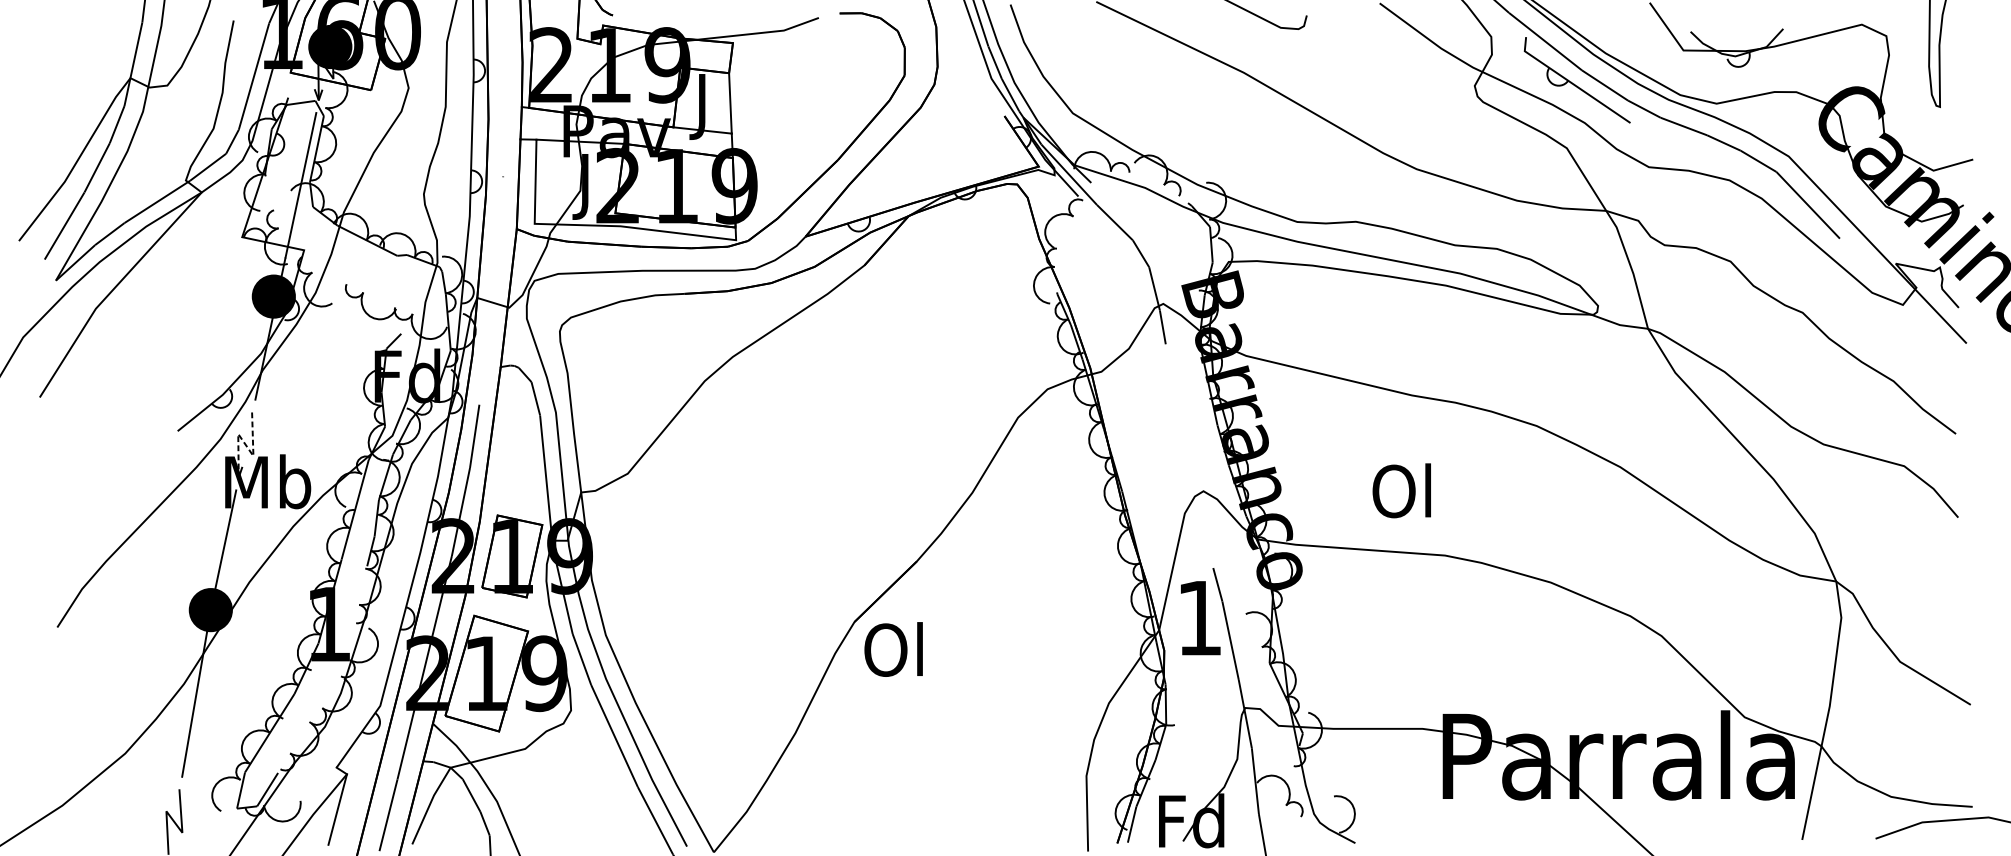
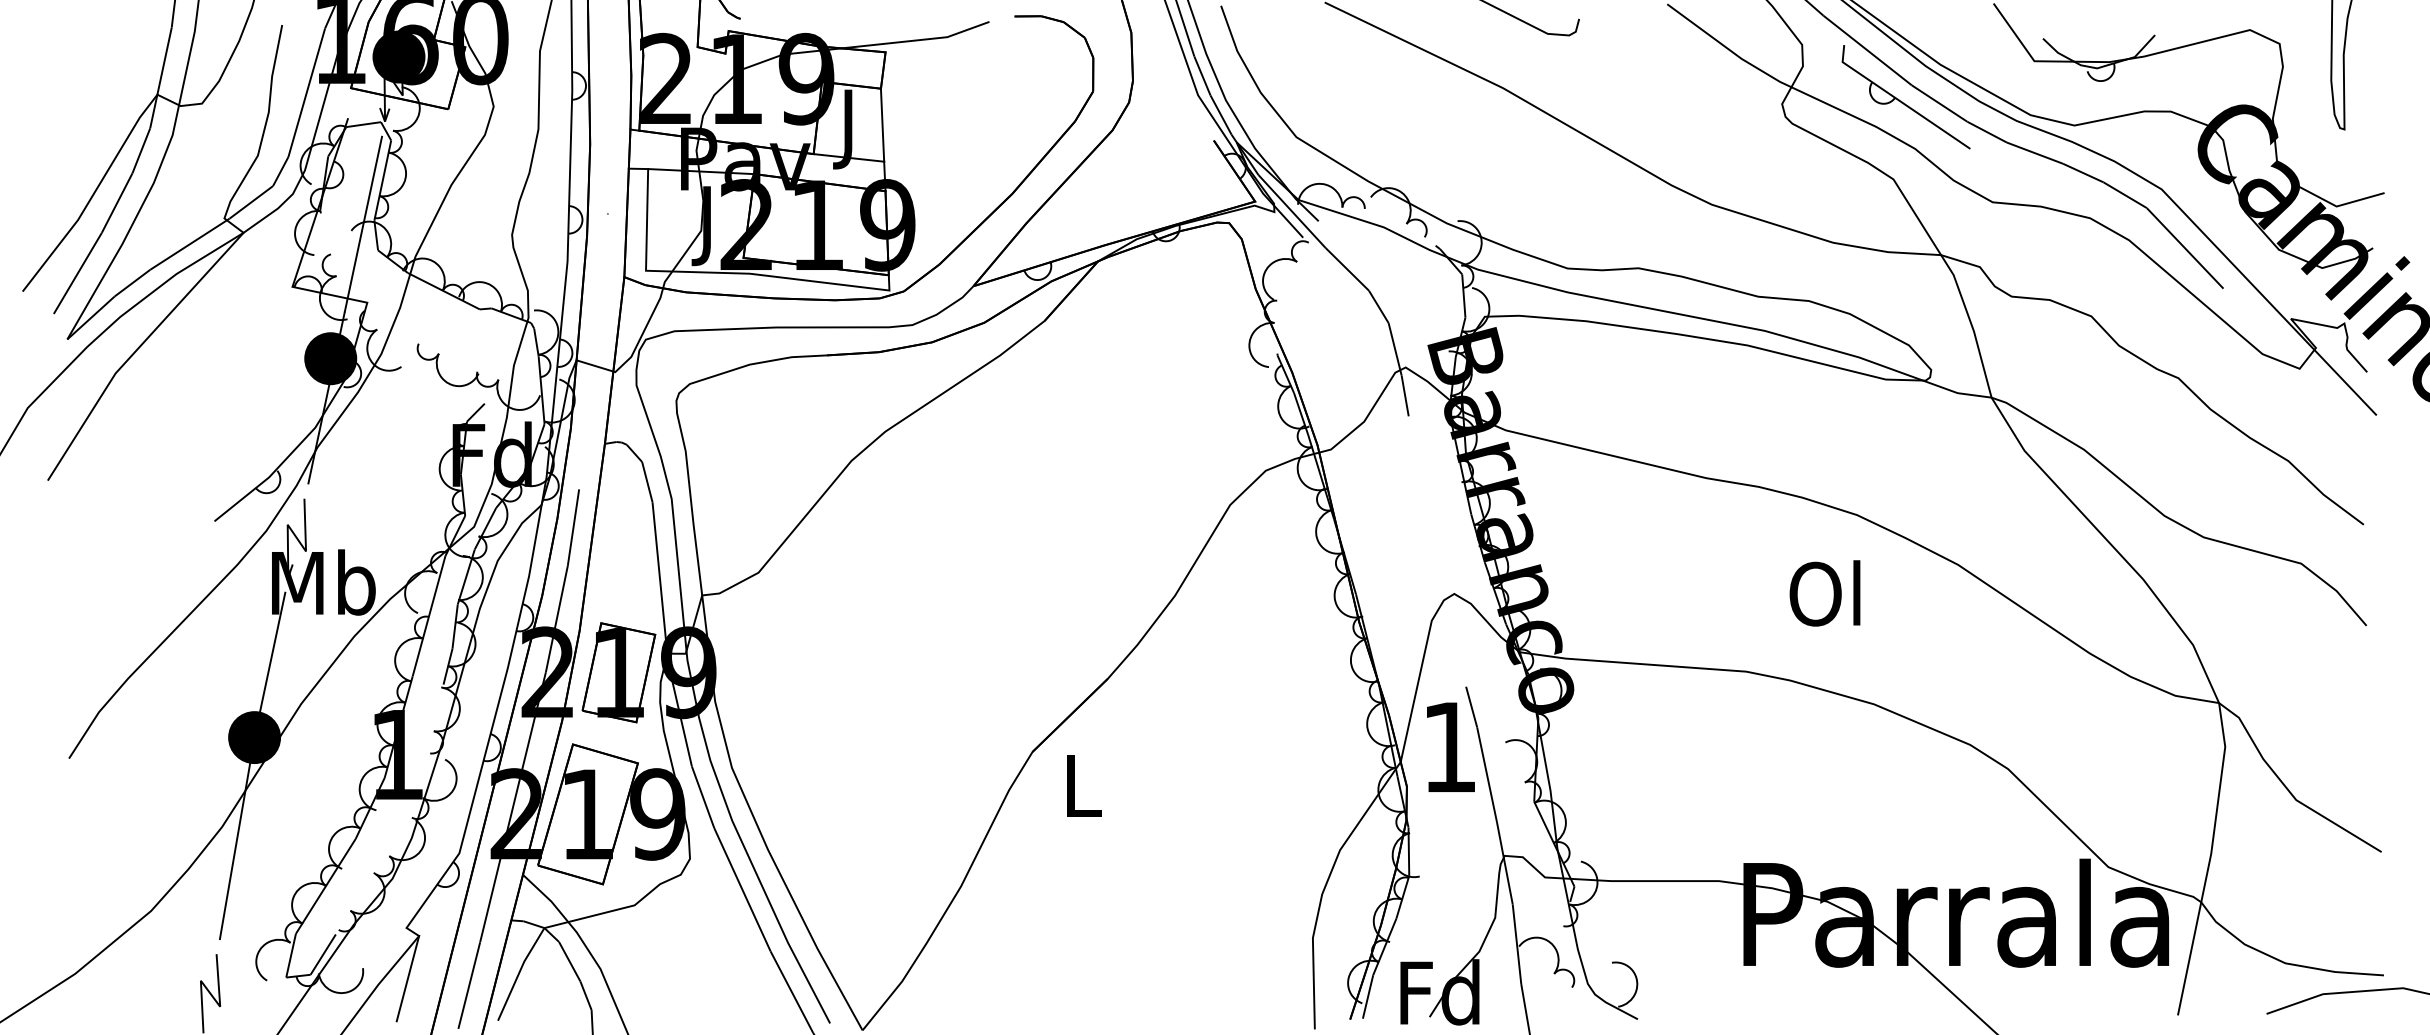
line: (245, 444) -> (296, 537), dashed -> solid
text: (1401, 490) -> (1824, 593), moved
text: (893, 649) -> (1079, 785), Ol -> L

